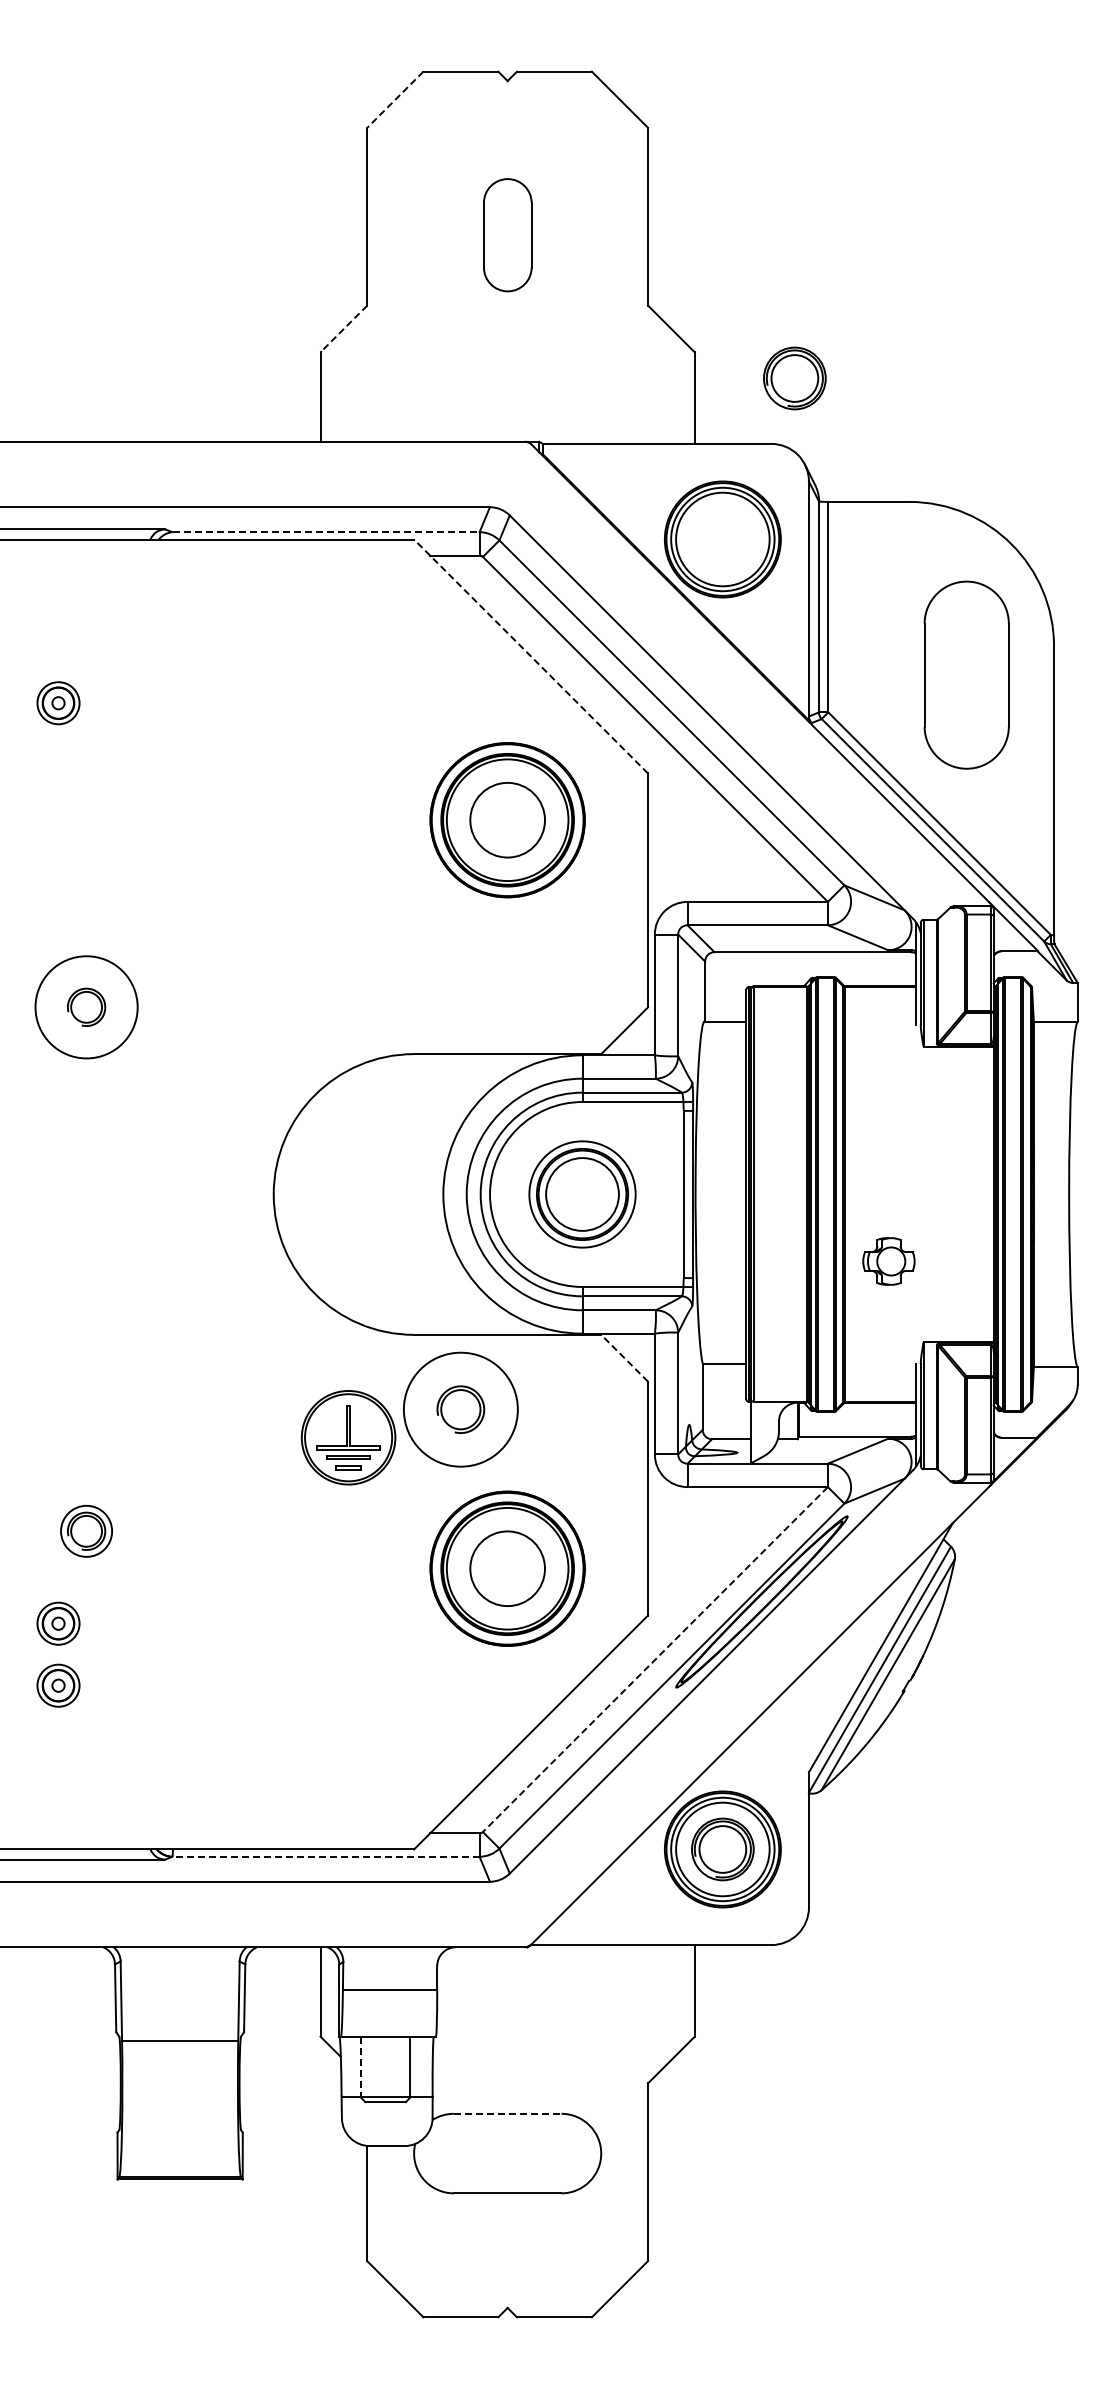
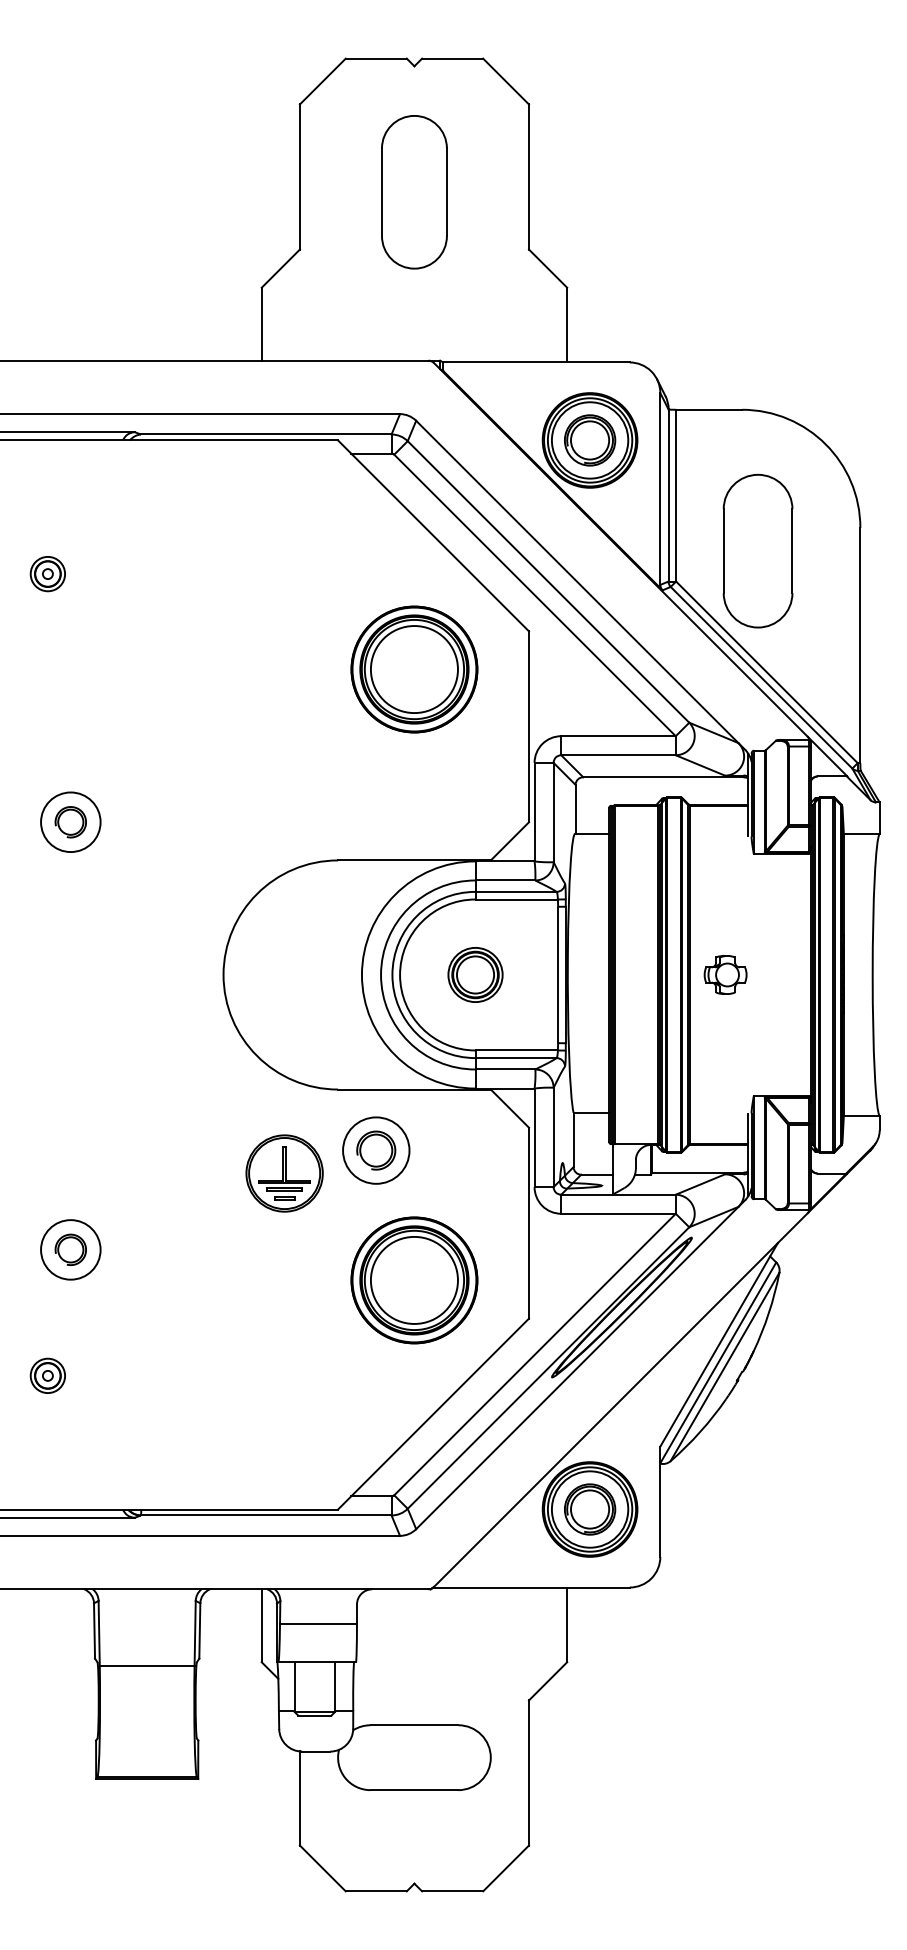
line: (395, 99) -> (322, 81), dashed -> solid
part: (507, 234) -> (414, 191), size x1.67
line: (343, 329) -> (280, 269), dashed -> solid
part: (794, 378) -> (589, 440), moved
line: (326, 532) -> (266, 434), dashed -> solid
line: (530, 656) -> (433, 535), dashed -> solid
part: (966, 674) -> (757, 550), moved
circle: (507, 819) -> (414, 668), size x1.43
circle: (86, 1006) -> (70, 821), size x0.71
part: (582, 1194) -> (475, 975), size x0.62
part: (888, 1261) -> (725, 975), moved
line: (624, 1357) -> (509, 1108), dashed -> solid
circle: (460, 1409) -> (375, 1150), size x0.71
circle: (86, 1530) -> (70, 1249), size x1.43
circle: (507, 1568) -> (414, 1280), size x1.43
part: (58, 1623) -> (47, 1325), removed
line: (655, 1659) -> (535, 1354), dashed -> solid
line: (326, 1856) -> (266, 1515), dashed -> solid
line: (360, 2067) -> (294, 1687), dashed -> solid
line: (507, 2113) -> (414, 1724), dashed -> solid

